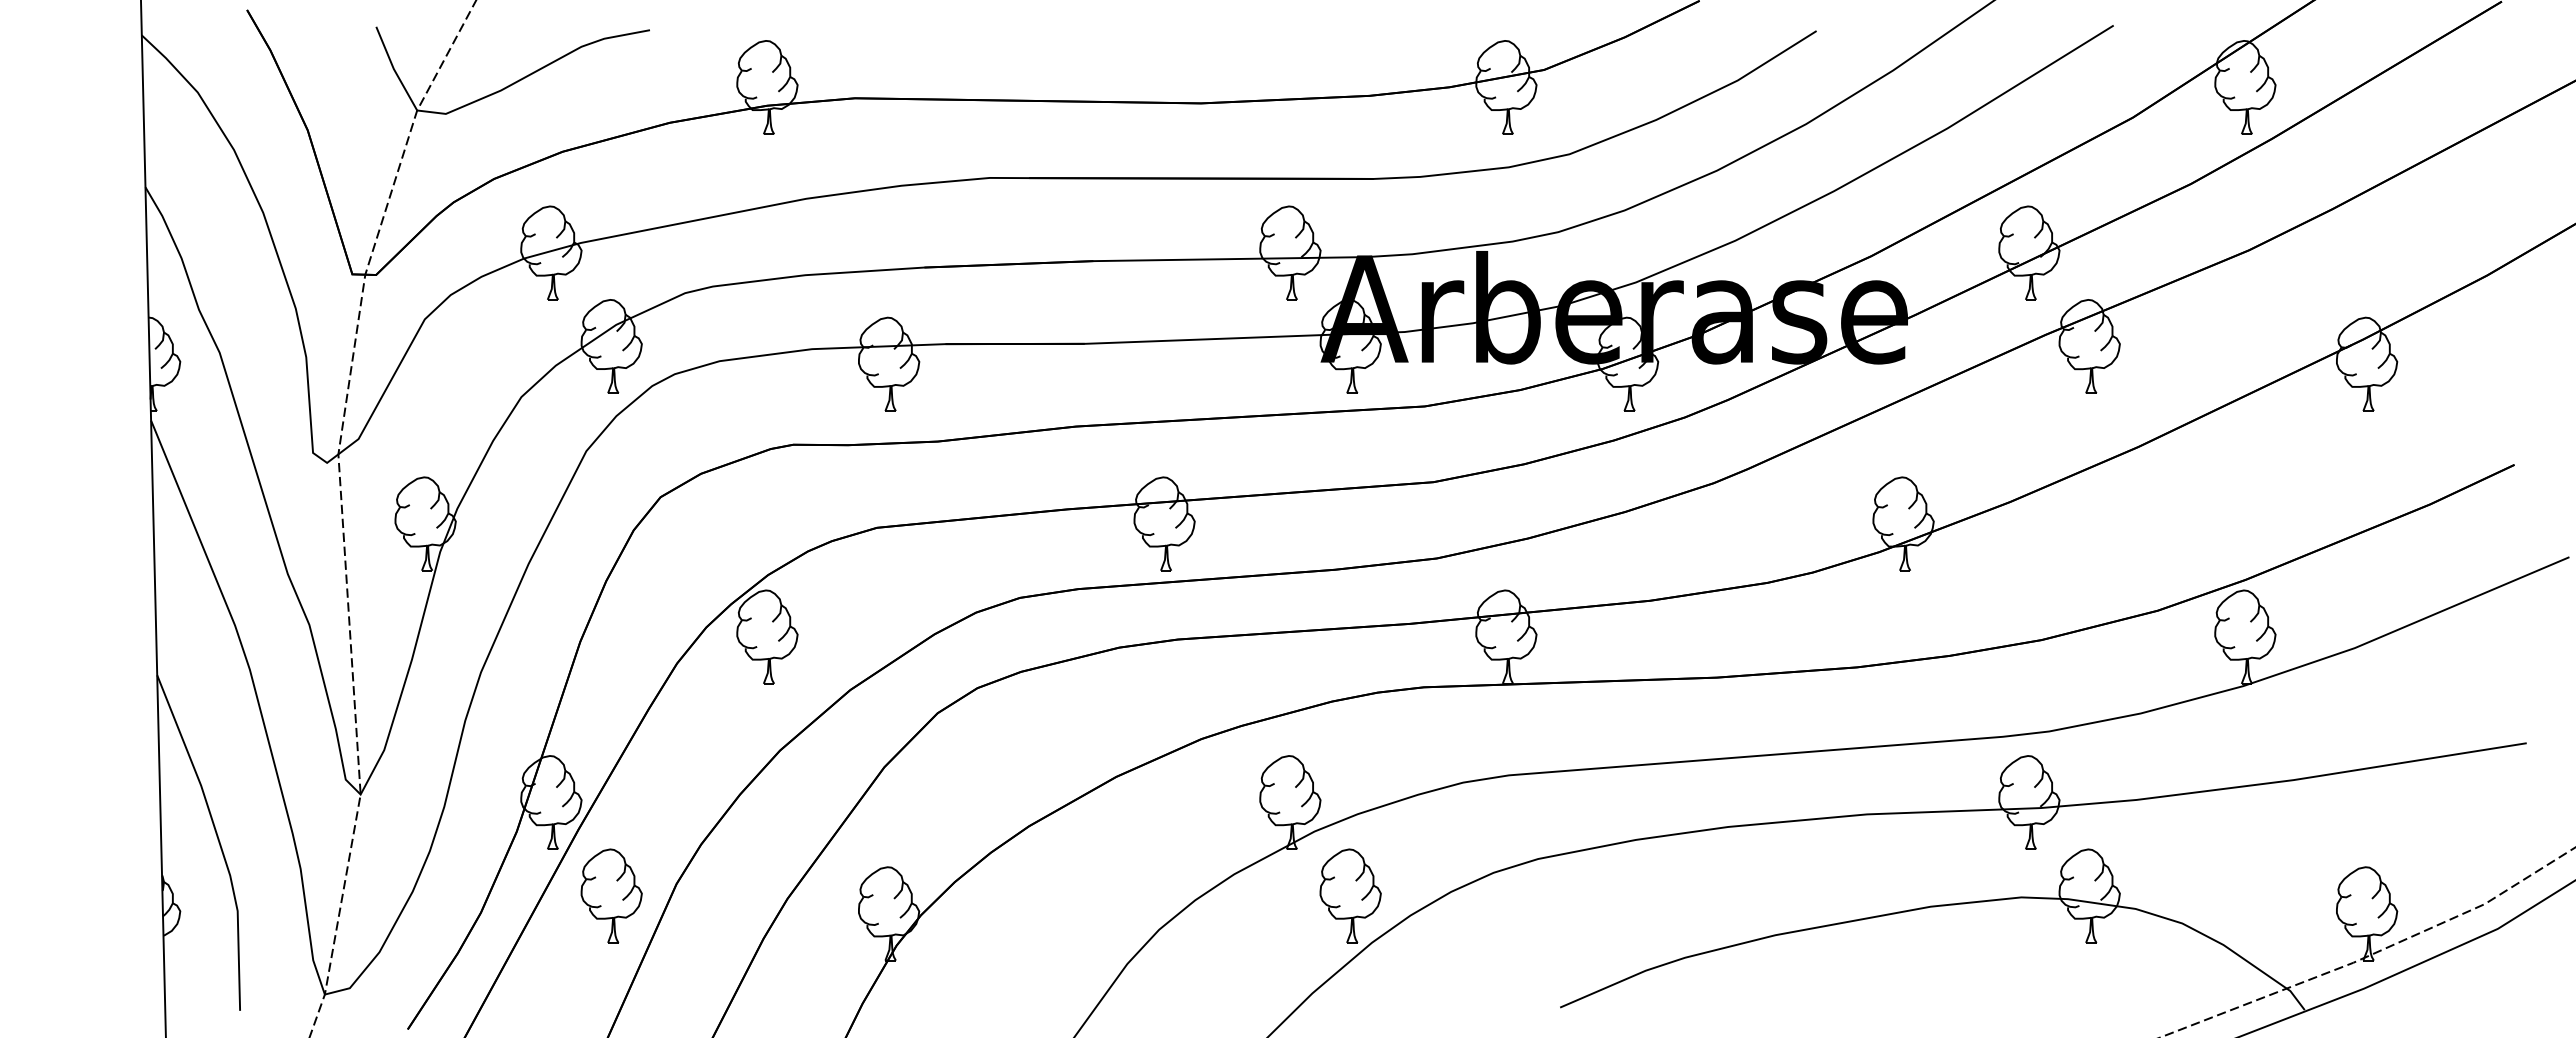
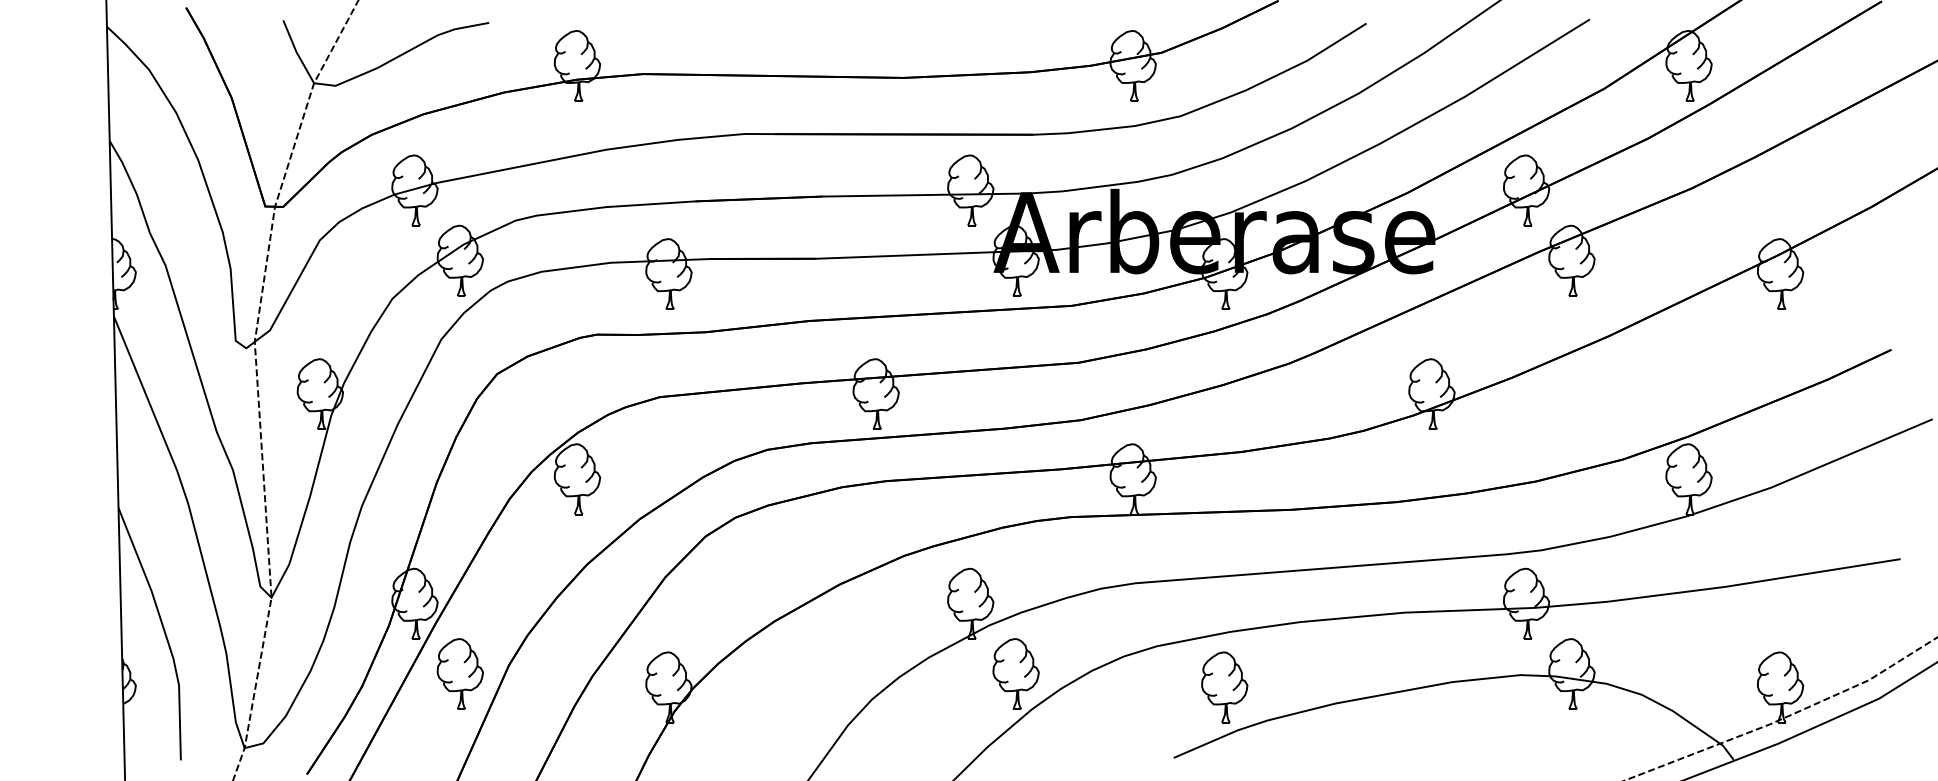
part: (1628, 913) -> (1225, 687), added

